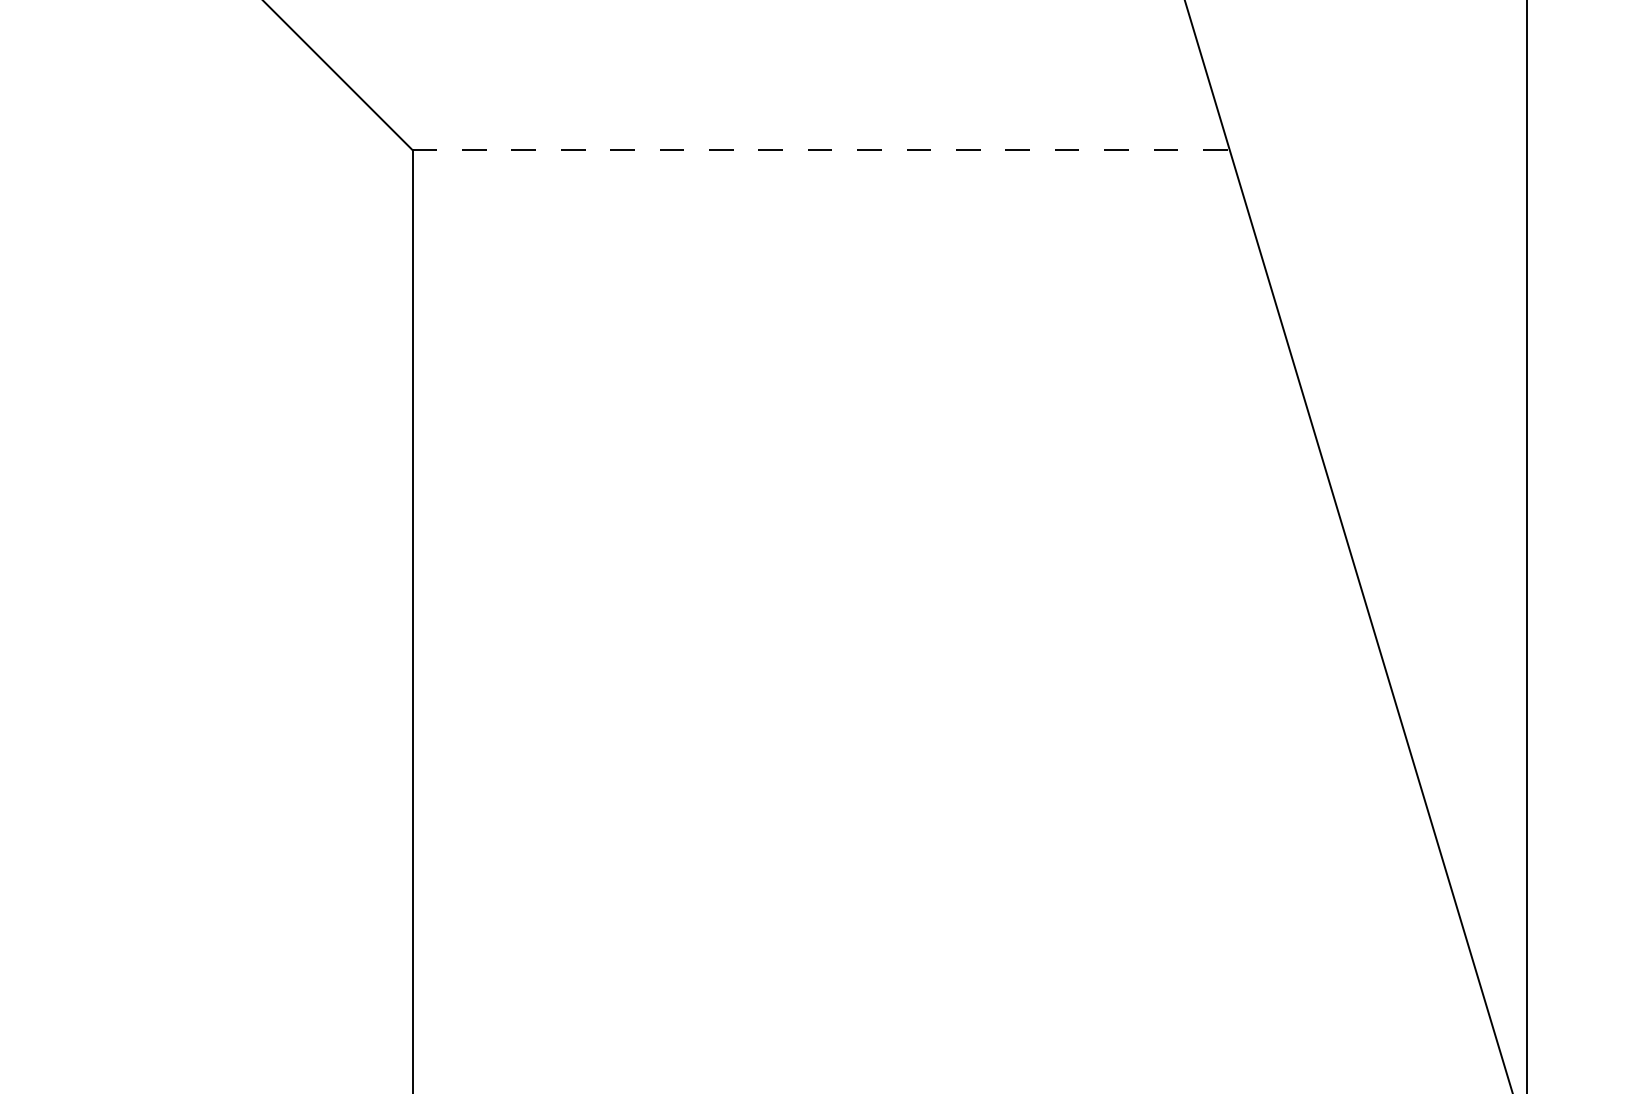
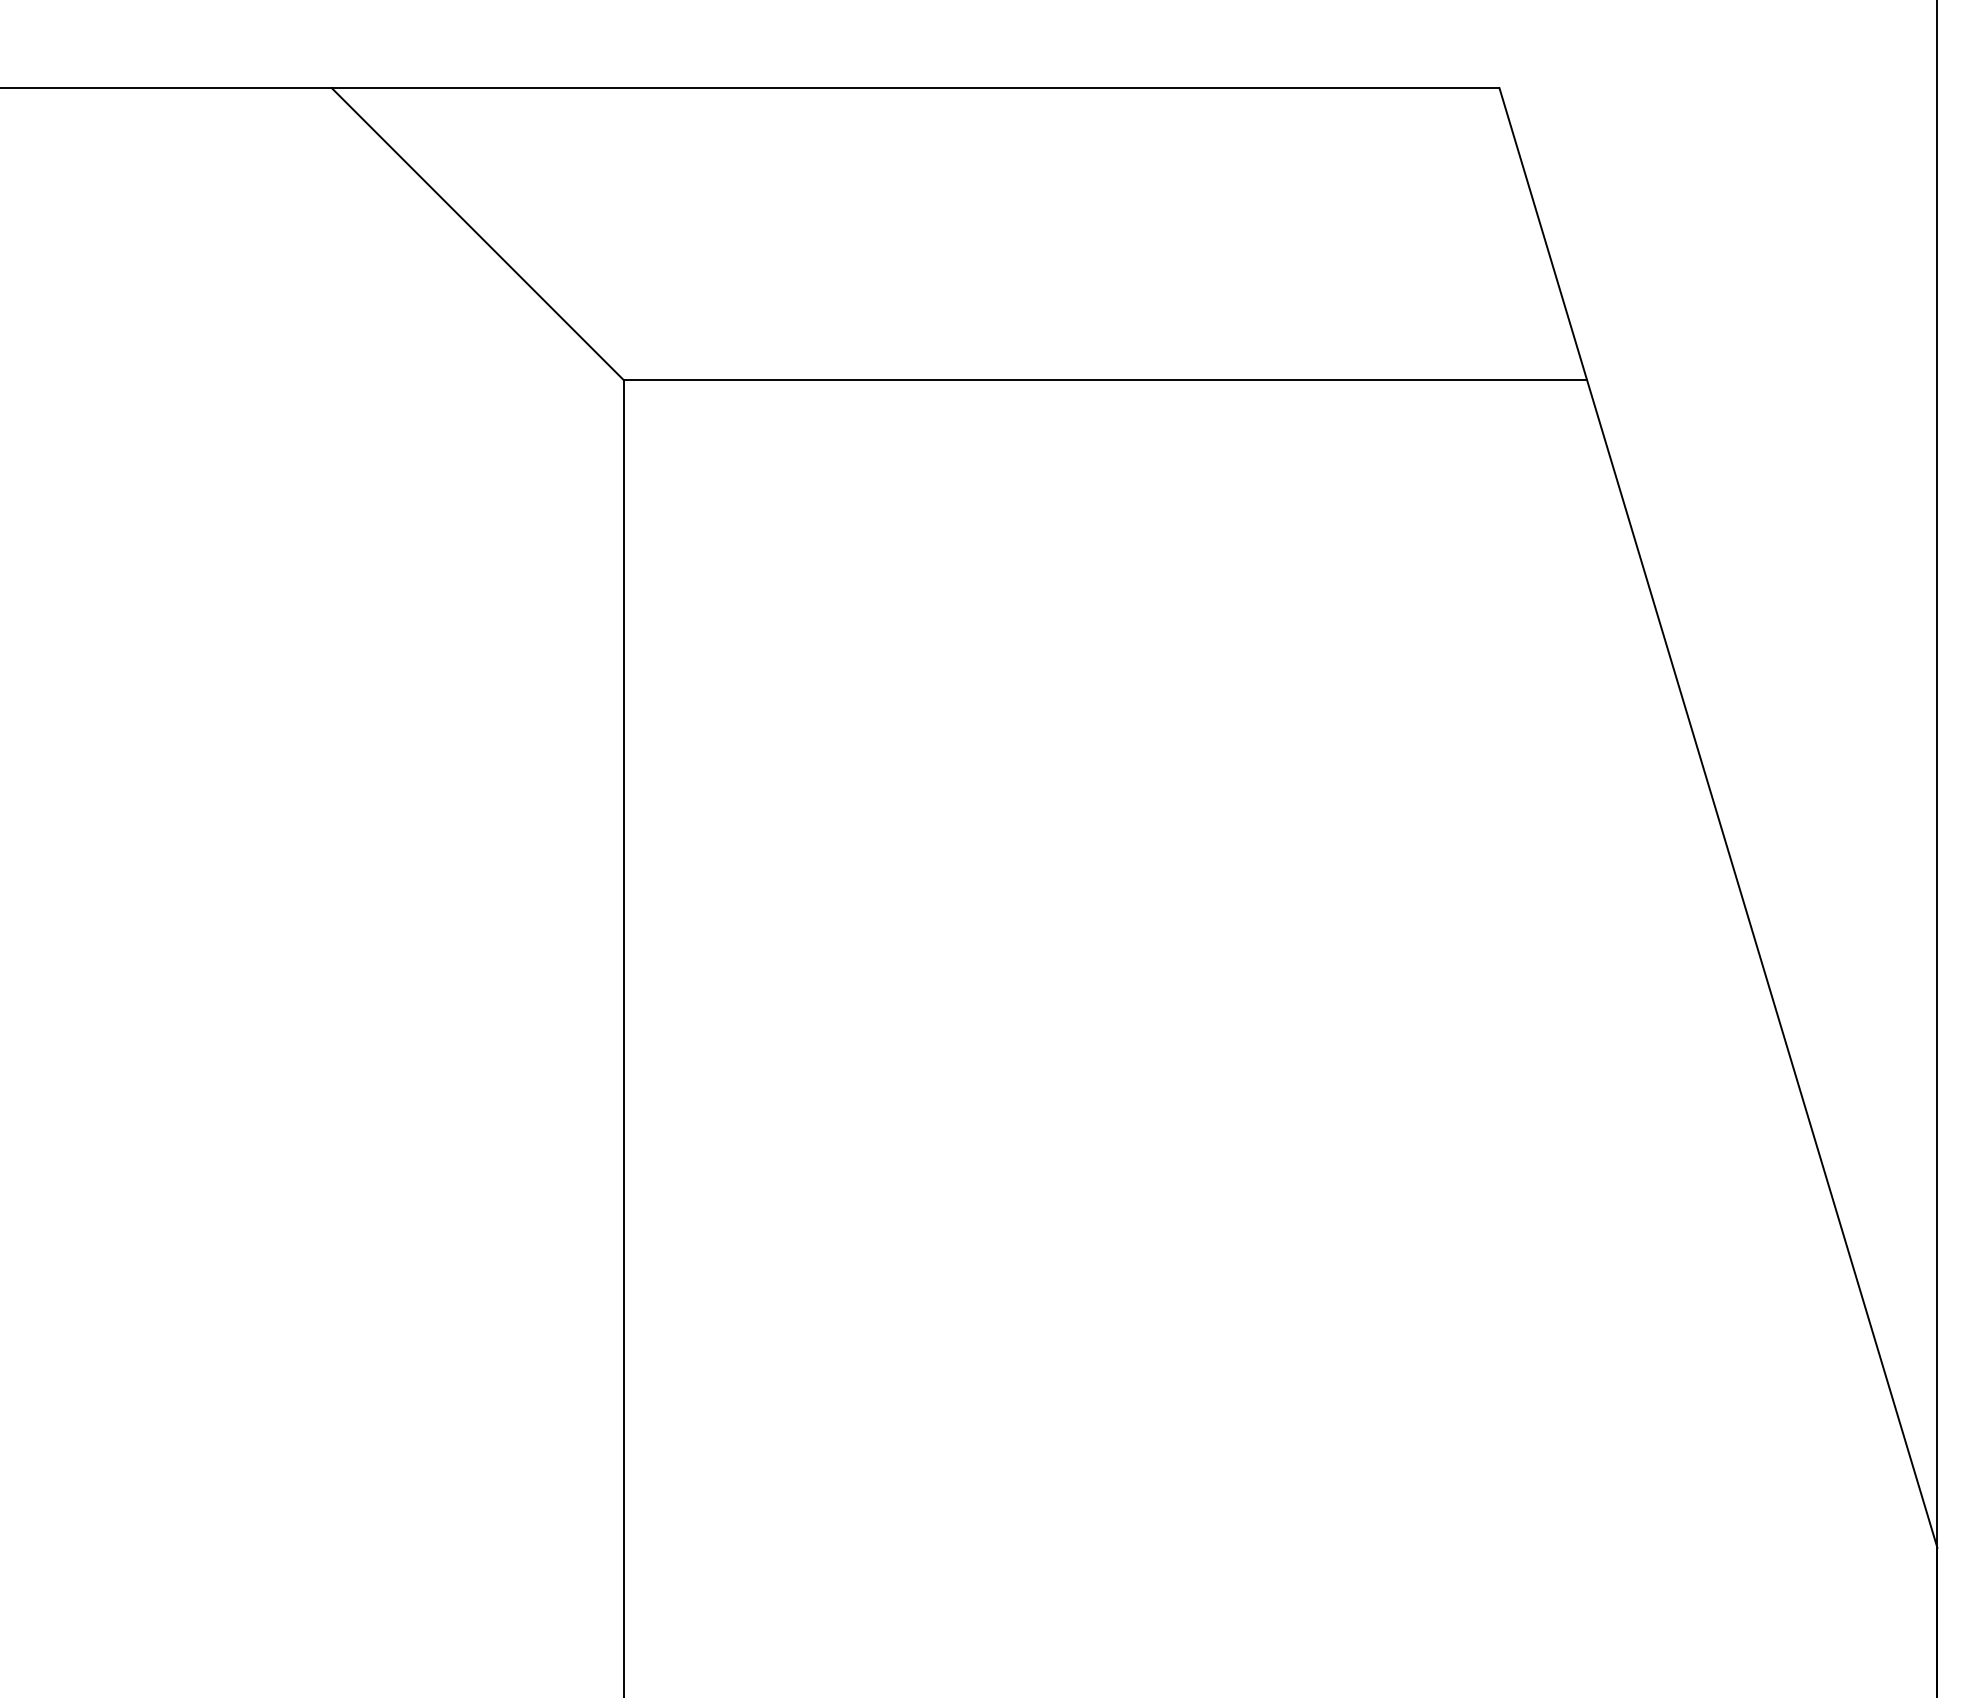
line: (821, 150) -> (1105, 380), dashed -> solid

